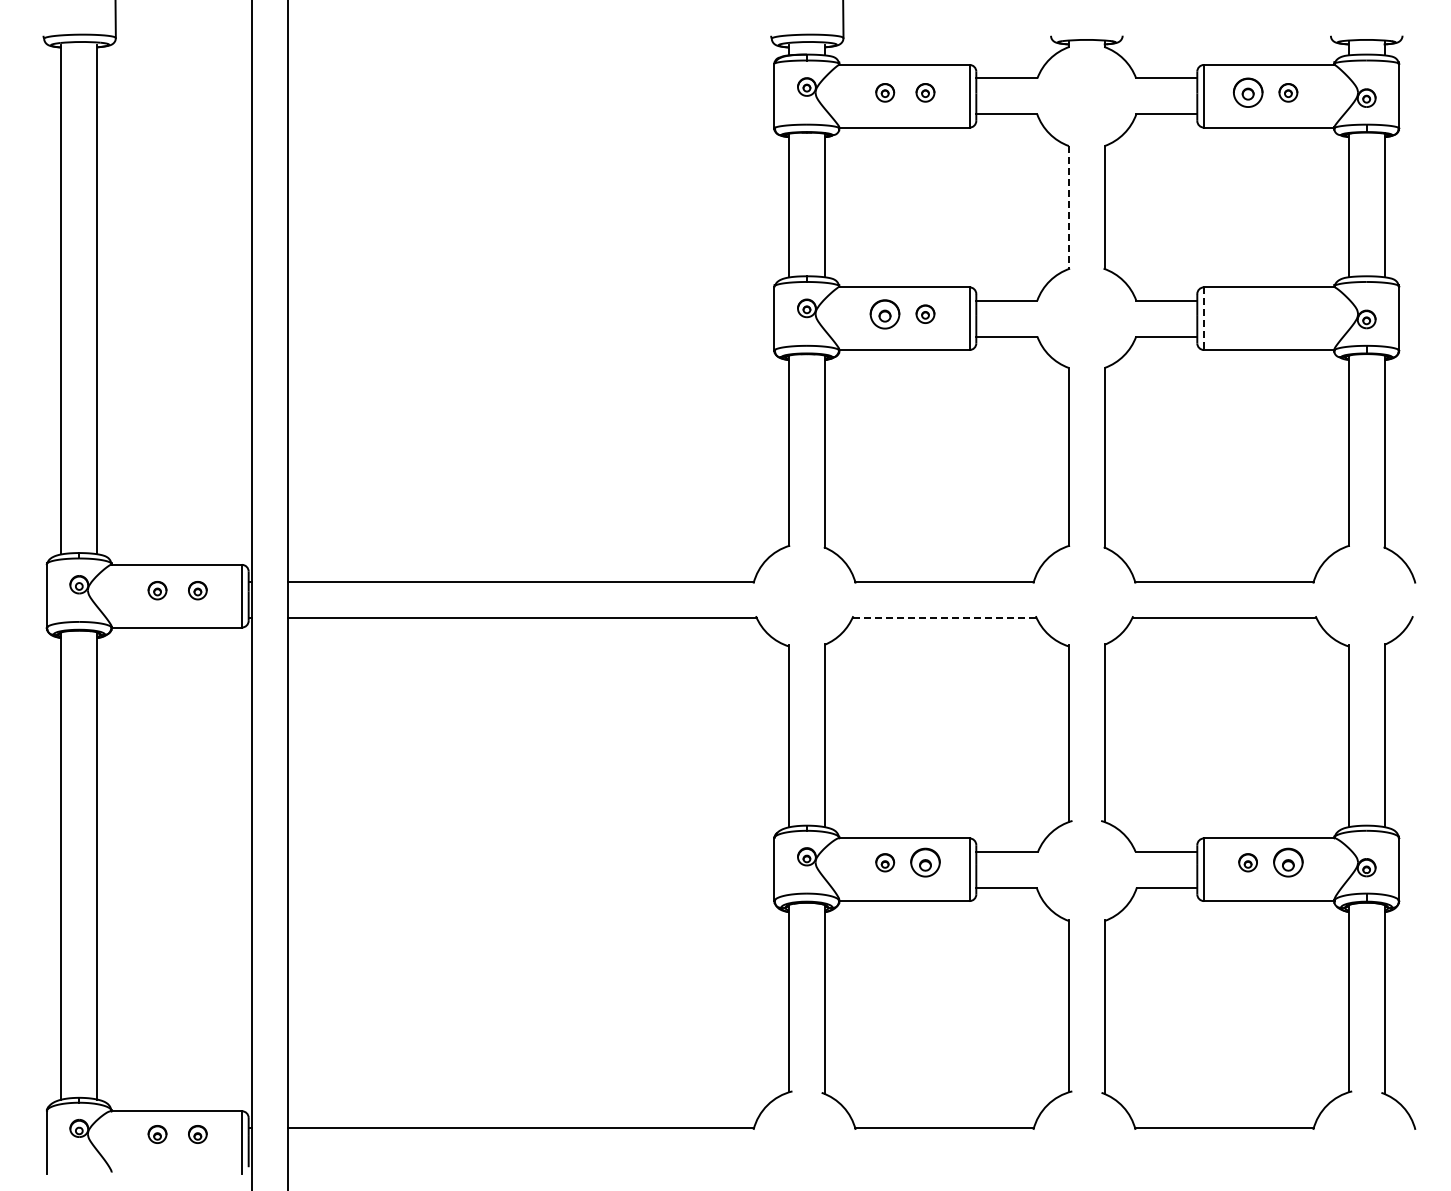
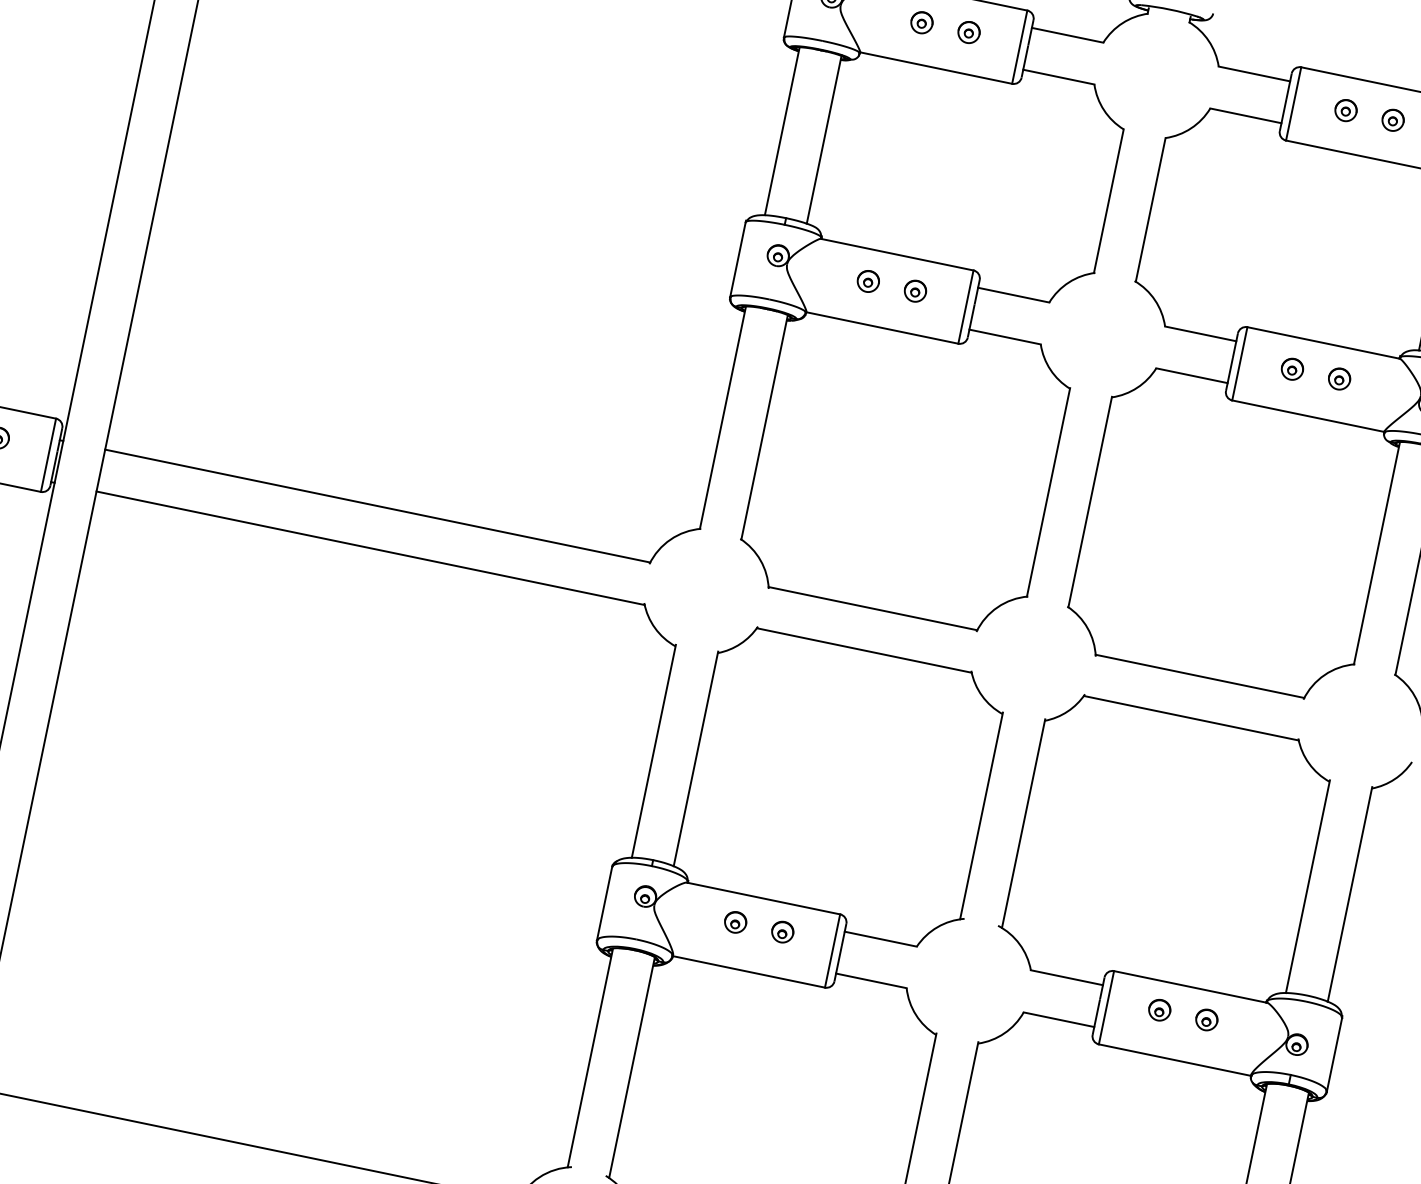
part: (1247, 92) -> (1345, 110), size x0.62
line: (1068, 208) -> (1108, 202), dashed -> solid
part: (885, 313) -> (868, 280), size x0.62
part: (1247, 313) -> (1291, 368), added
part: (1288, 313) -> (1339, 378), added
line: (1204, 319) -> (1240, 364), dashed -> solid
line: (944, 617) -> (864, 650), dashed -> solid
part: (925, 862) -> (782, 931), size x0.62
part: (1288, 862) -> (1206, 1019), size x0.62

